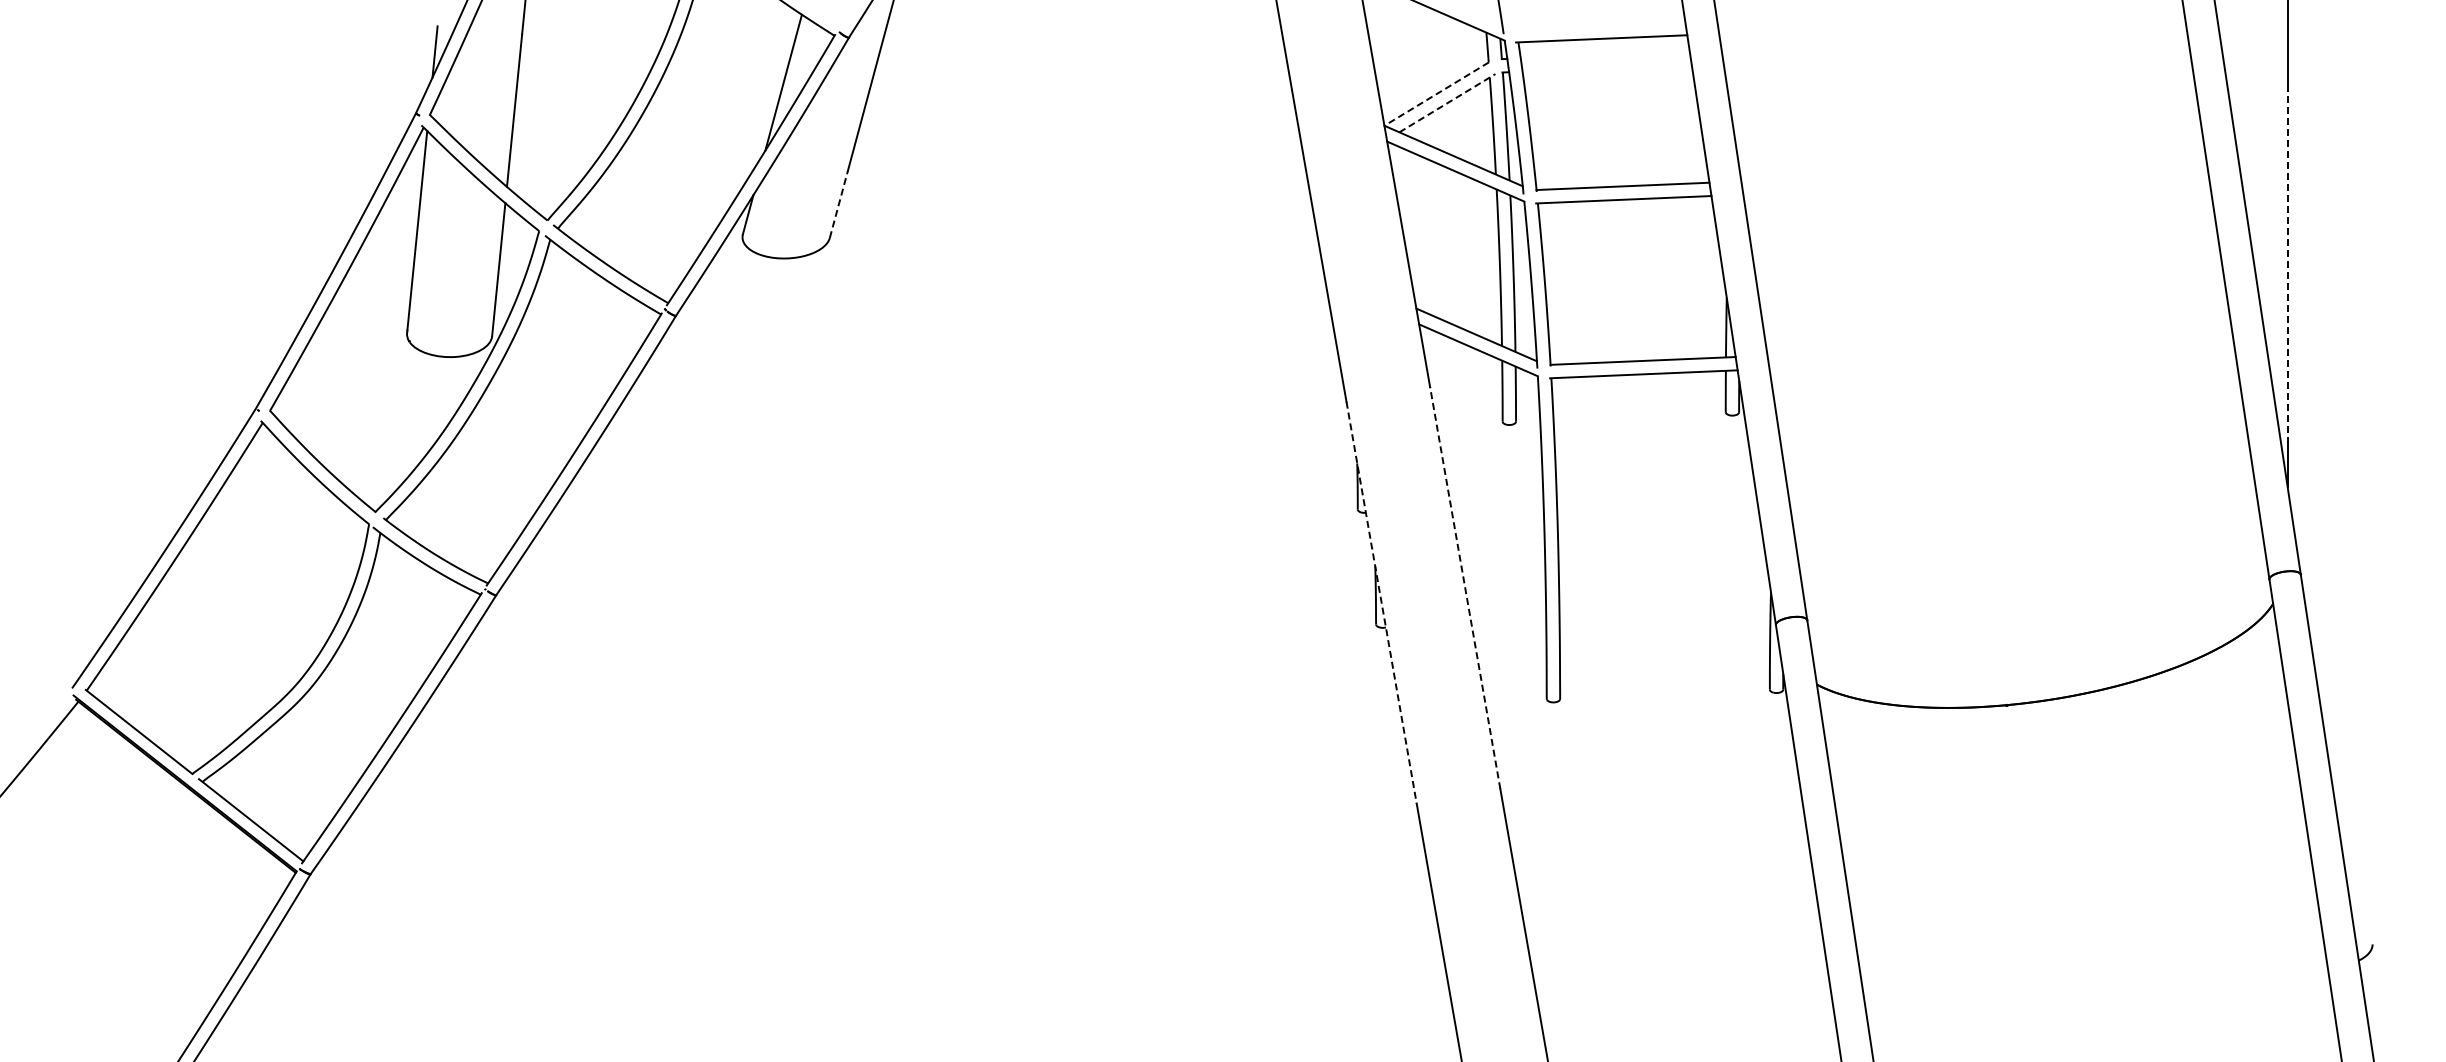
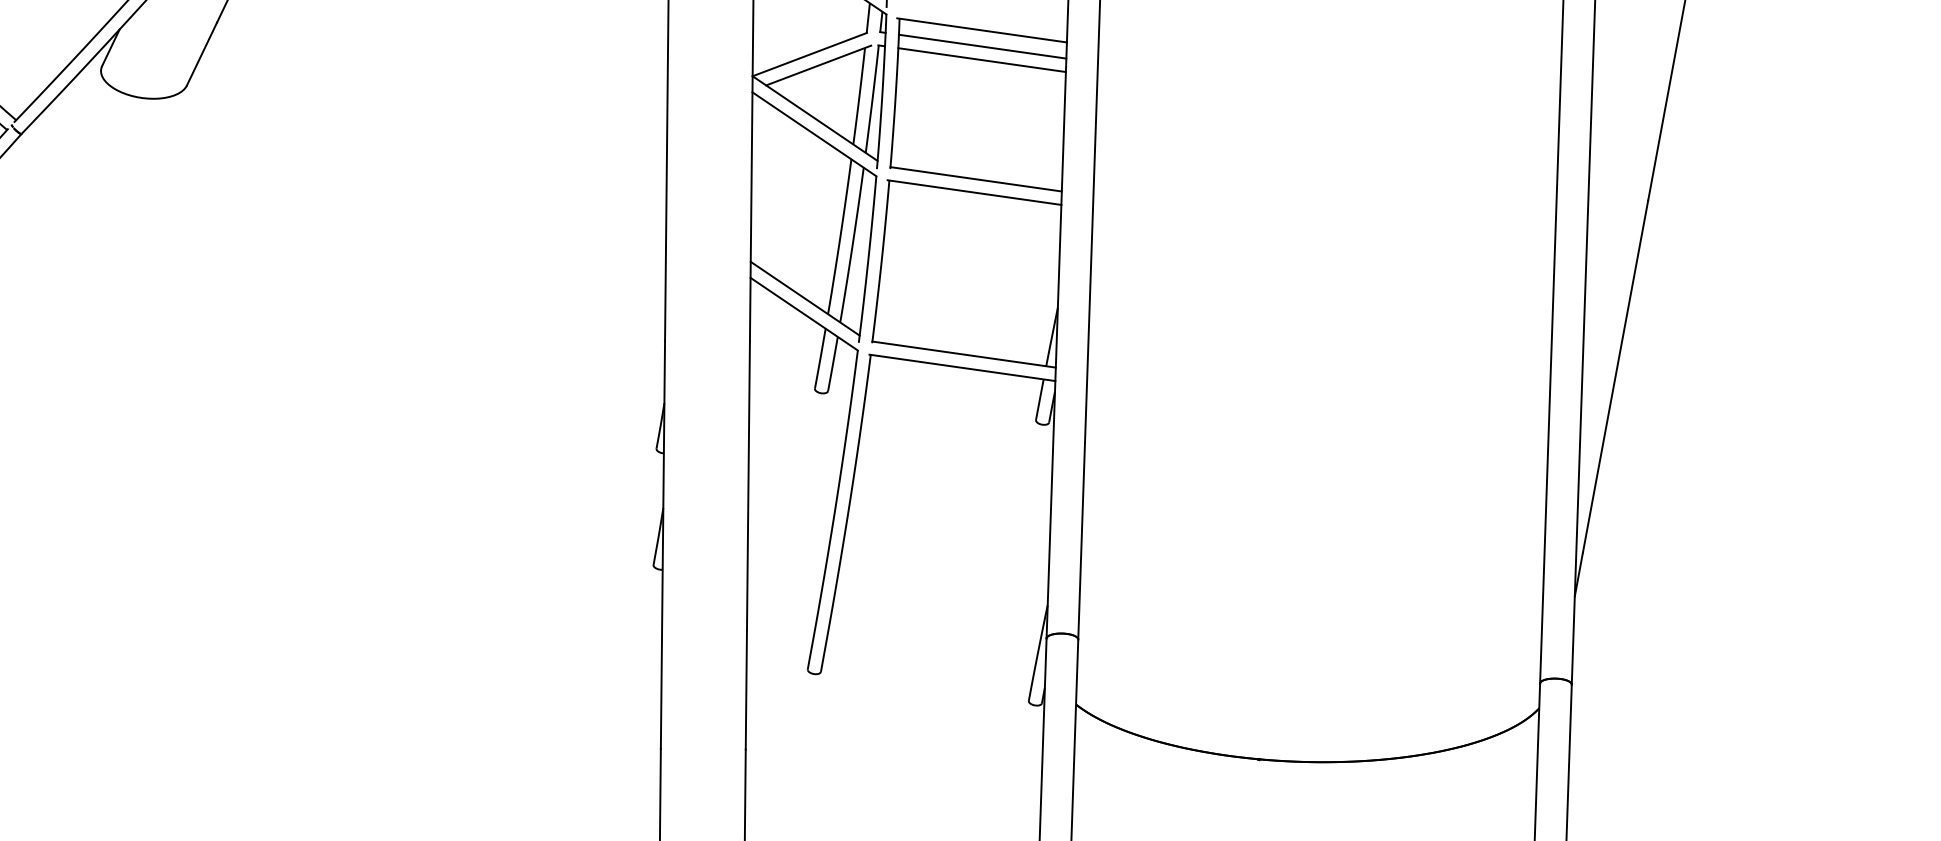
line: (1604, 54) -> (981, 46), added
line: (1606, 67) -> (981, 59), added
line: (1436, 94) -> (809, 54), dashed -> solid
line: (1447, 102) -> (818, 64), dashed -> solid
line: (838, 204) -> (201, 54), dashed -> solid
line: (2287, 264) -> (1615, 377), dashed -> solid
line: (1465, 587) -> (748, 544), dashed -> solid
line: (1381, 603) -> (662, 545), dashed -> solid

